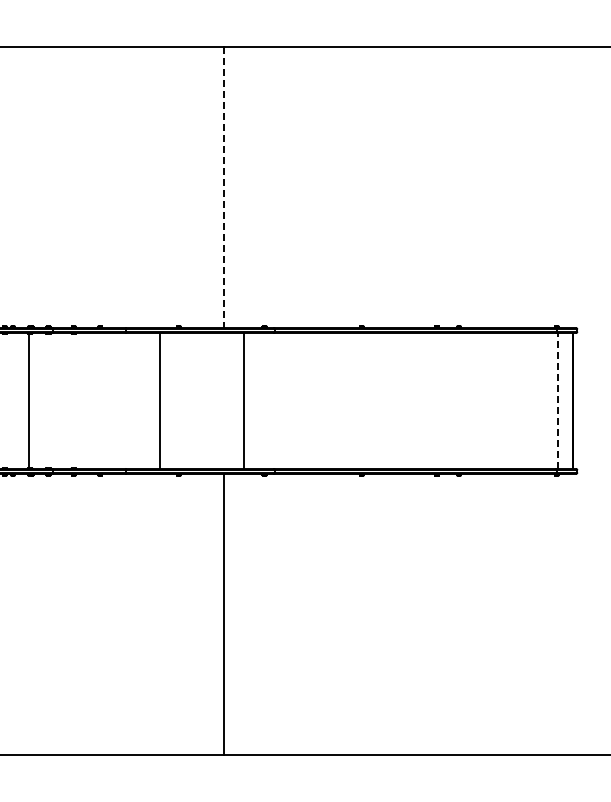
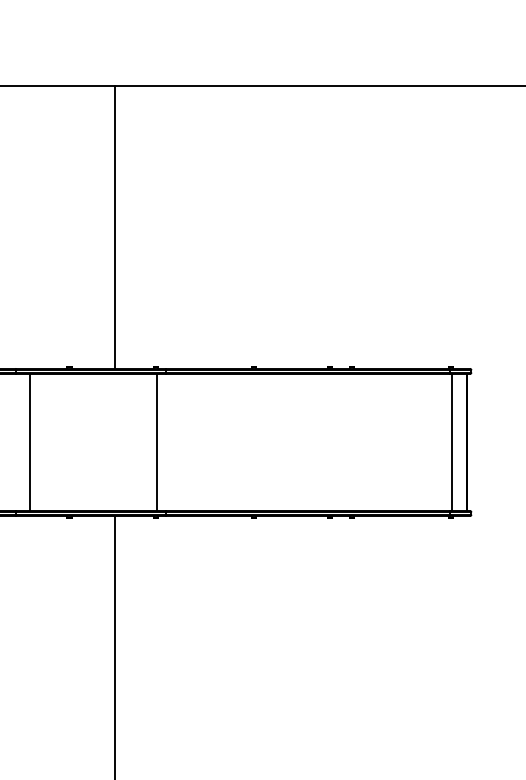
line: (223, 188) -> (114, 228), dashed -> solid
line: (160, 400) -> (29, 441), moved
line: (243, 400) -> (156, 441), moved
line: (557, 400) -> (451, 441), dashed -> solid

